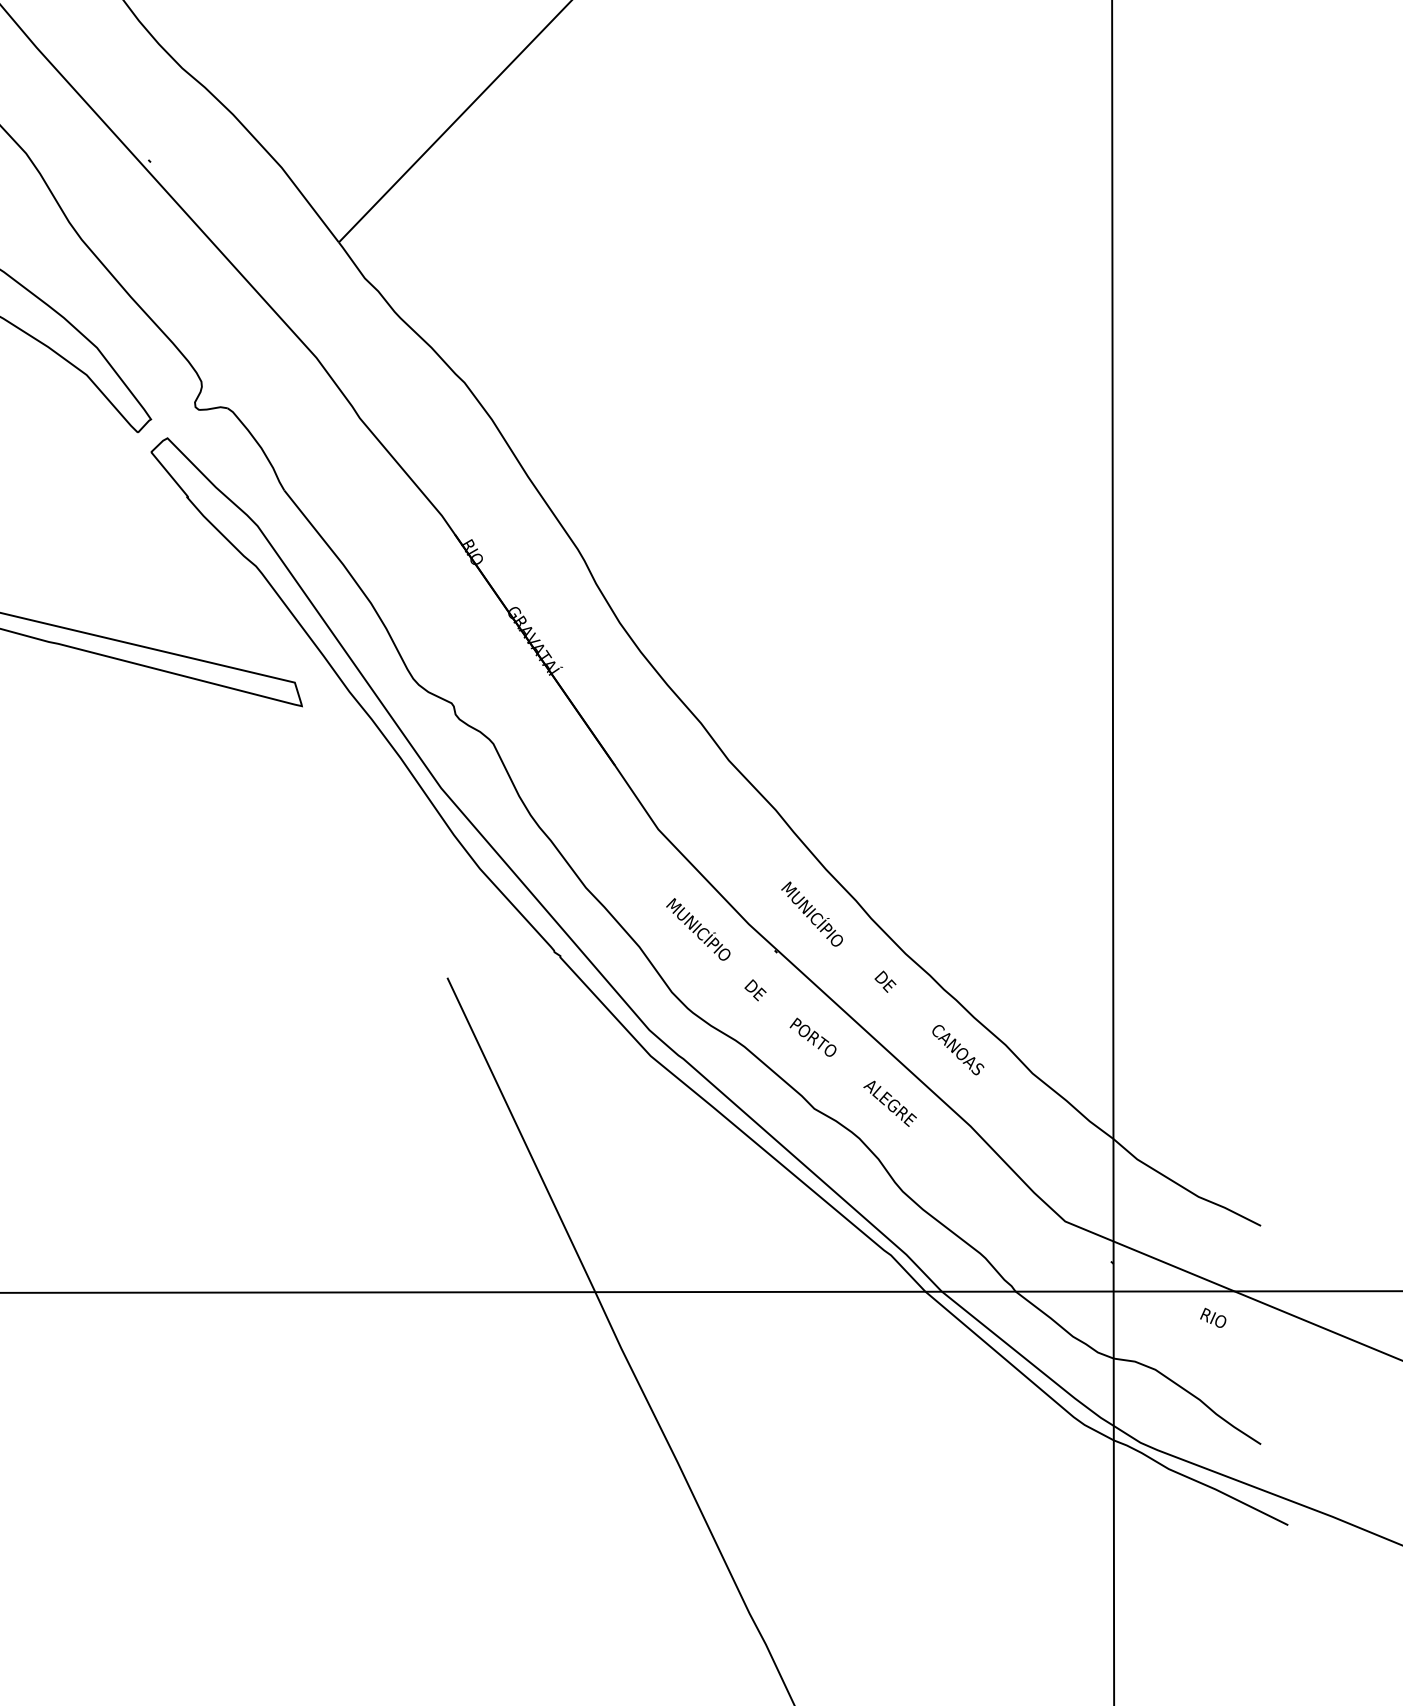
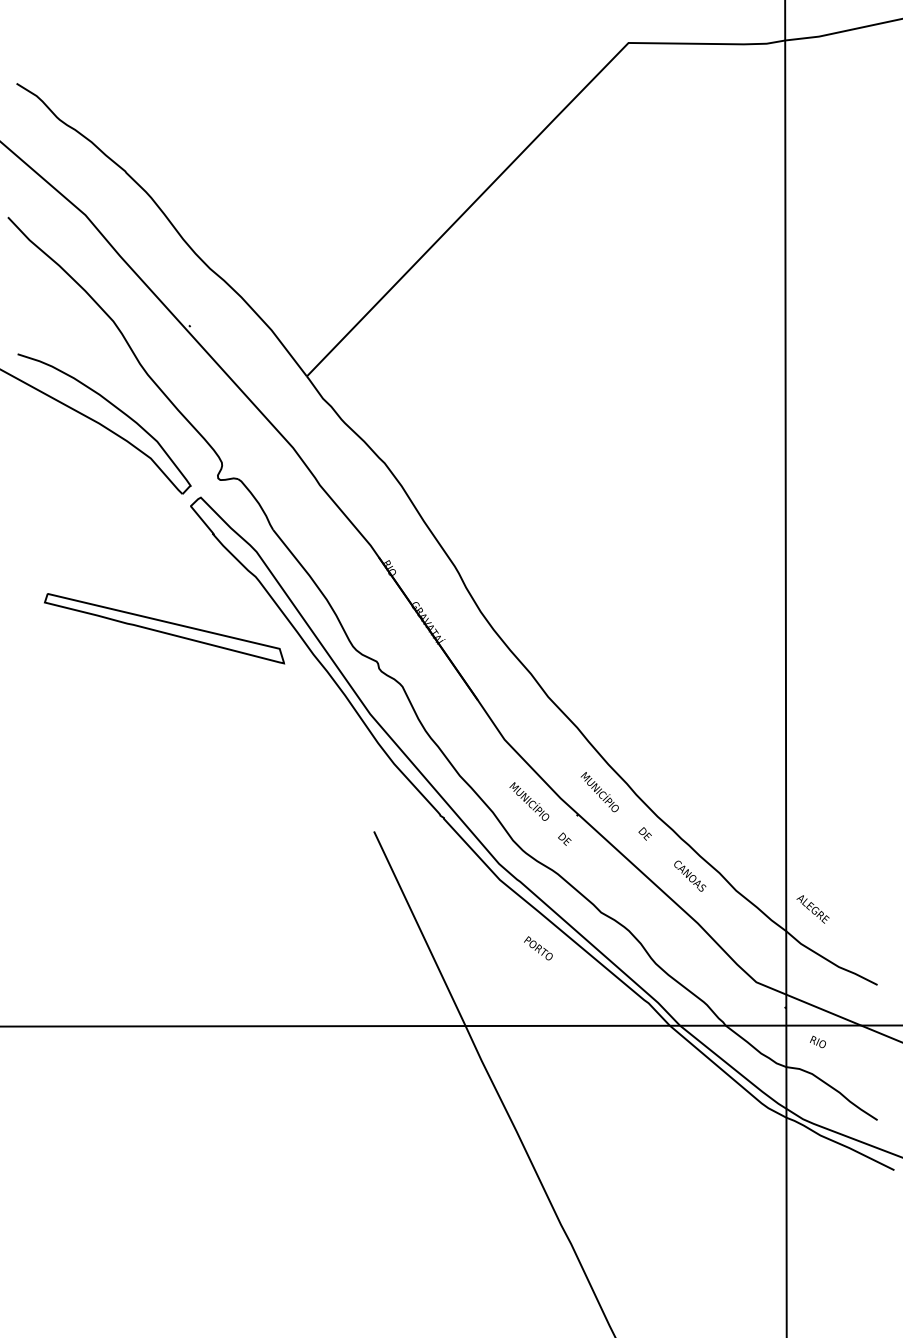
text: (813, 1037) -> (538, 948), moved
text: (889, 1103) -> (812, 909), moved
text: (1212, 1317) -> (817, 1041), moved

